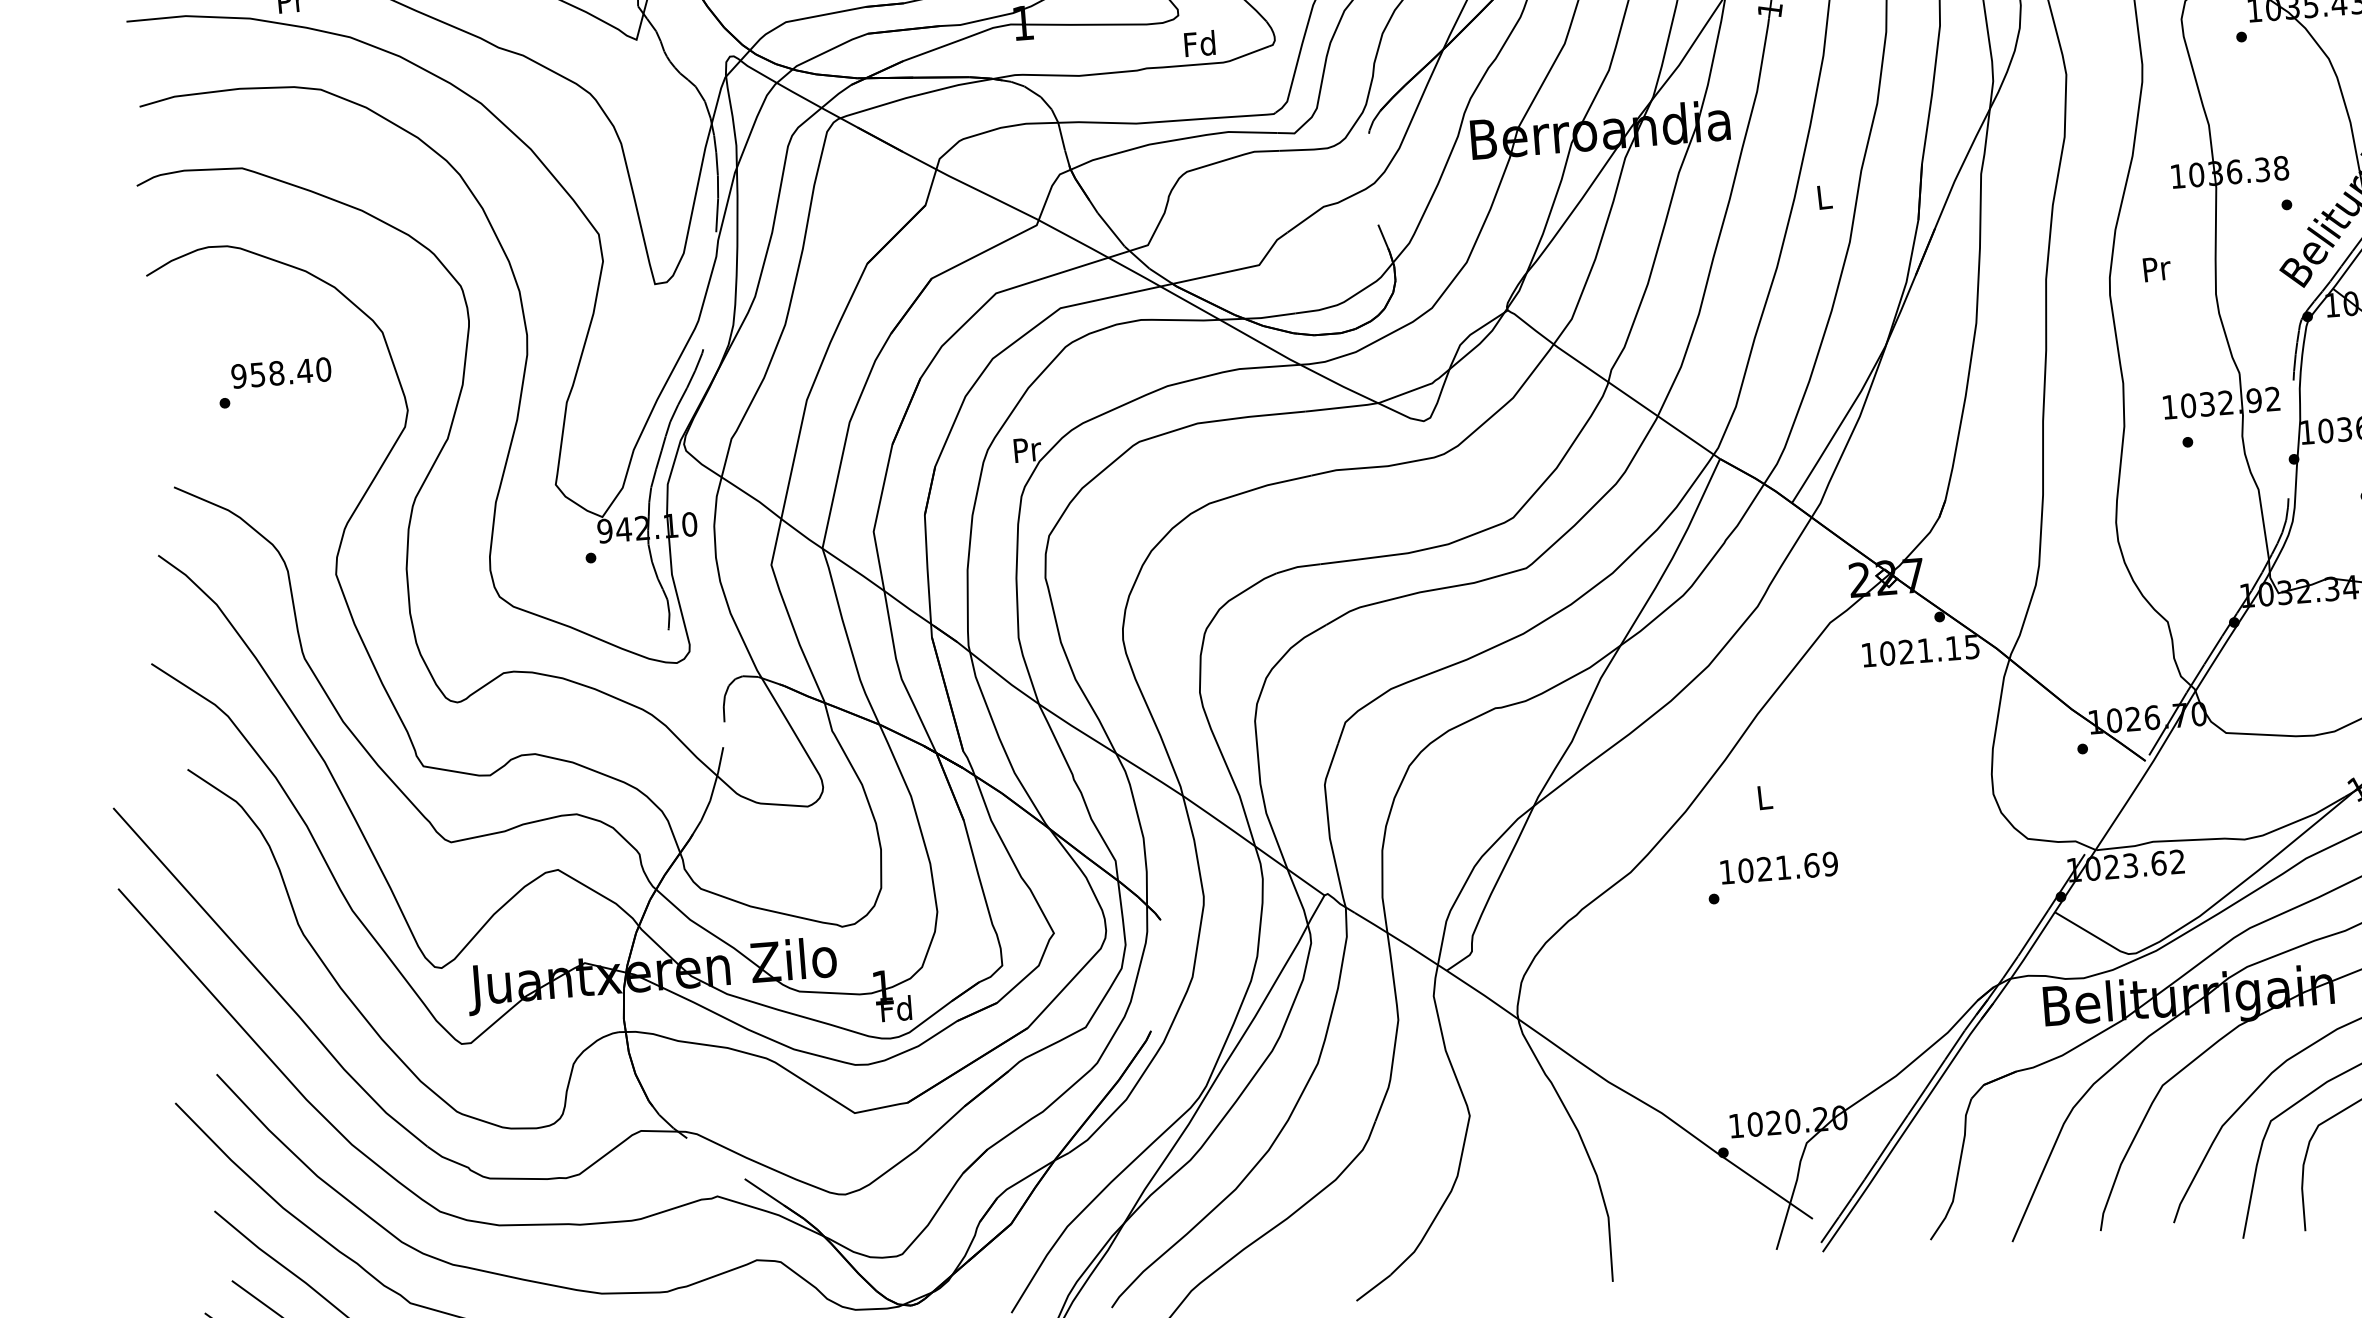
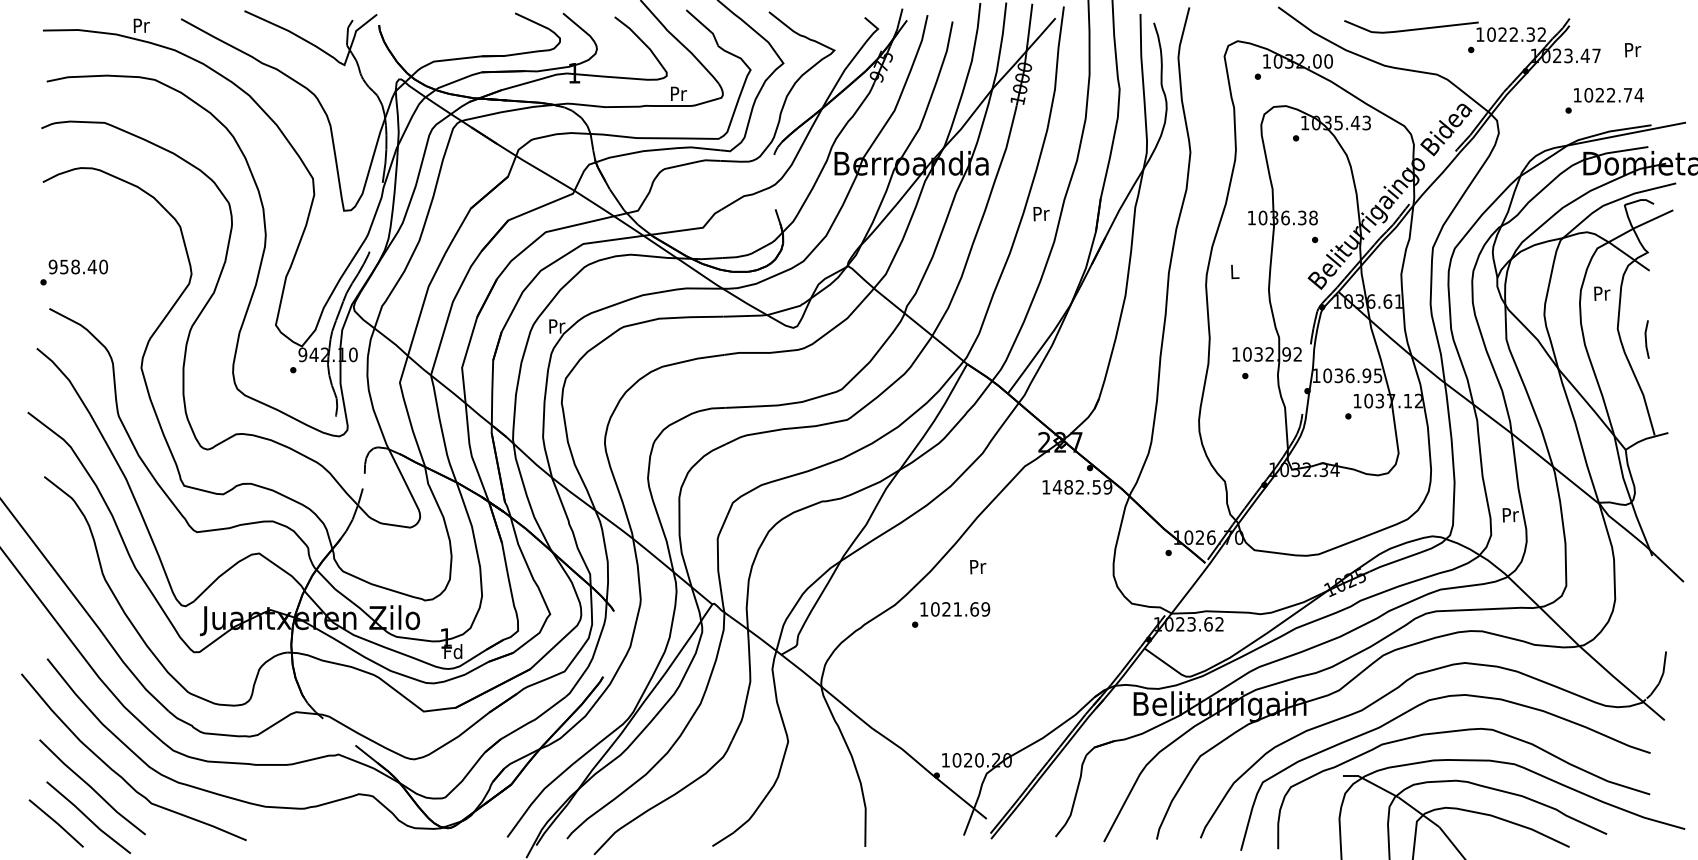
text: (1200, 43) -> (678, 93), Fd -> Pr
text: (1824, 196) -> (1041, 213), L -> Pr
text: (2157, 268) -> (1235, 271), Pr -> L
text: (273, 382) -> (73, 272), moved
text: (1929, 650) -> (1082, 487), 1021.15 -> 1482.59
text: (1765, 798) -> (978, 567), L -> Pr
text: (1773, 877) -> (951, 614), moved

